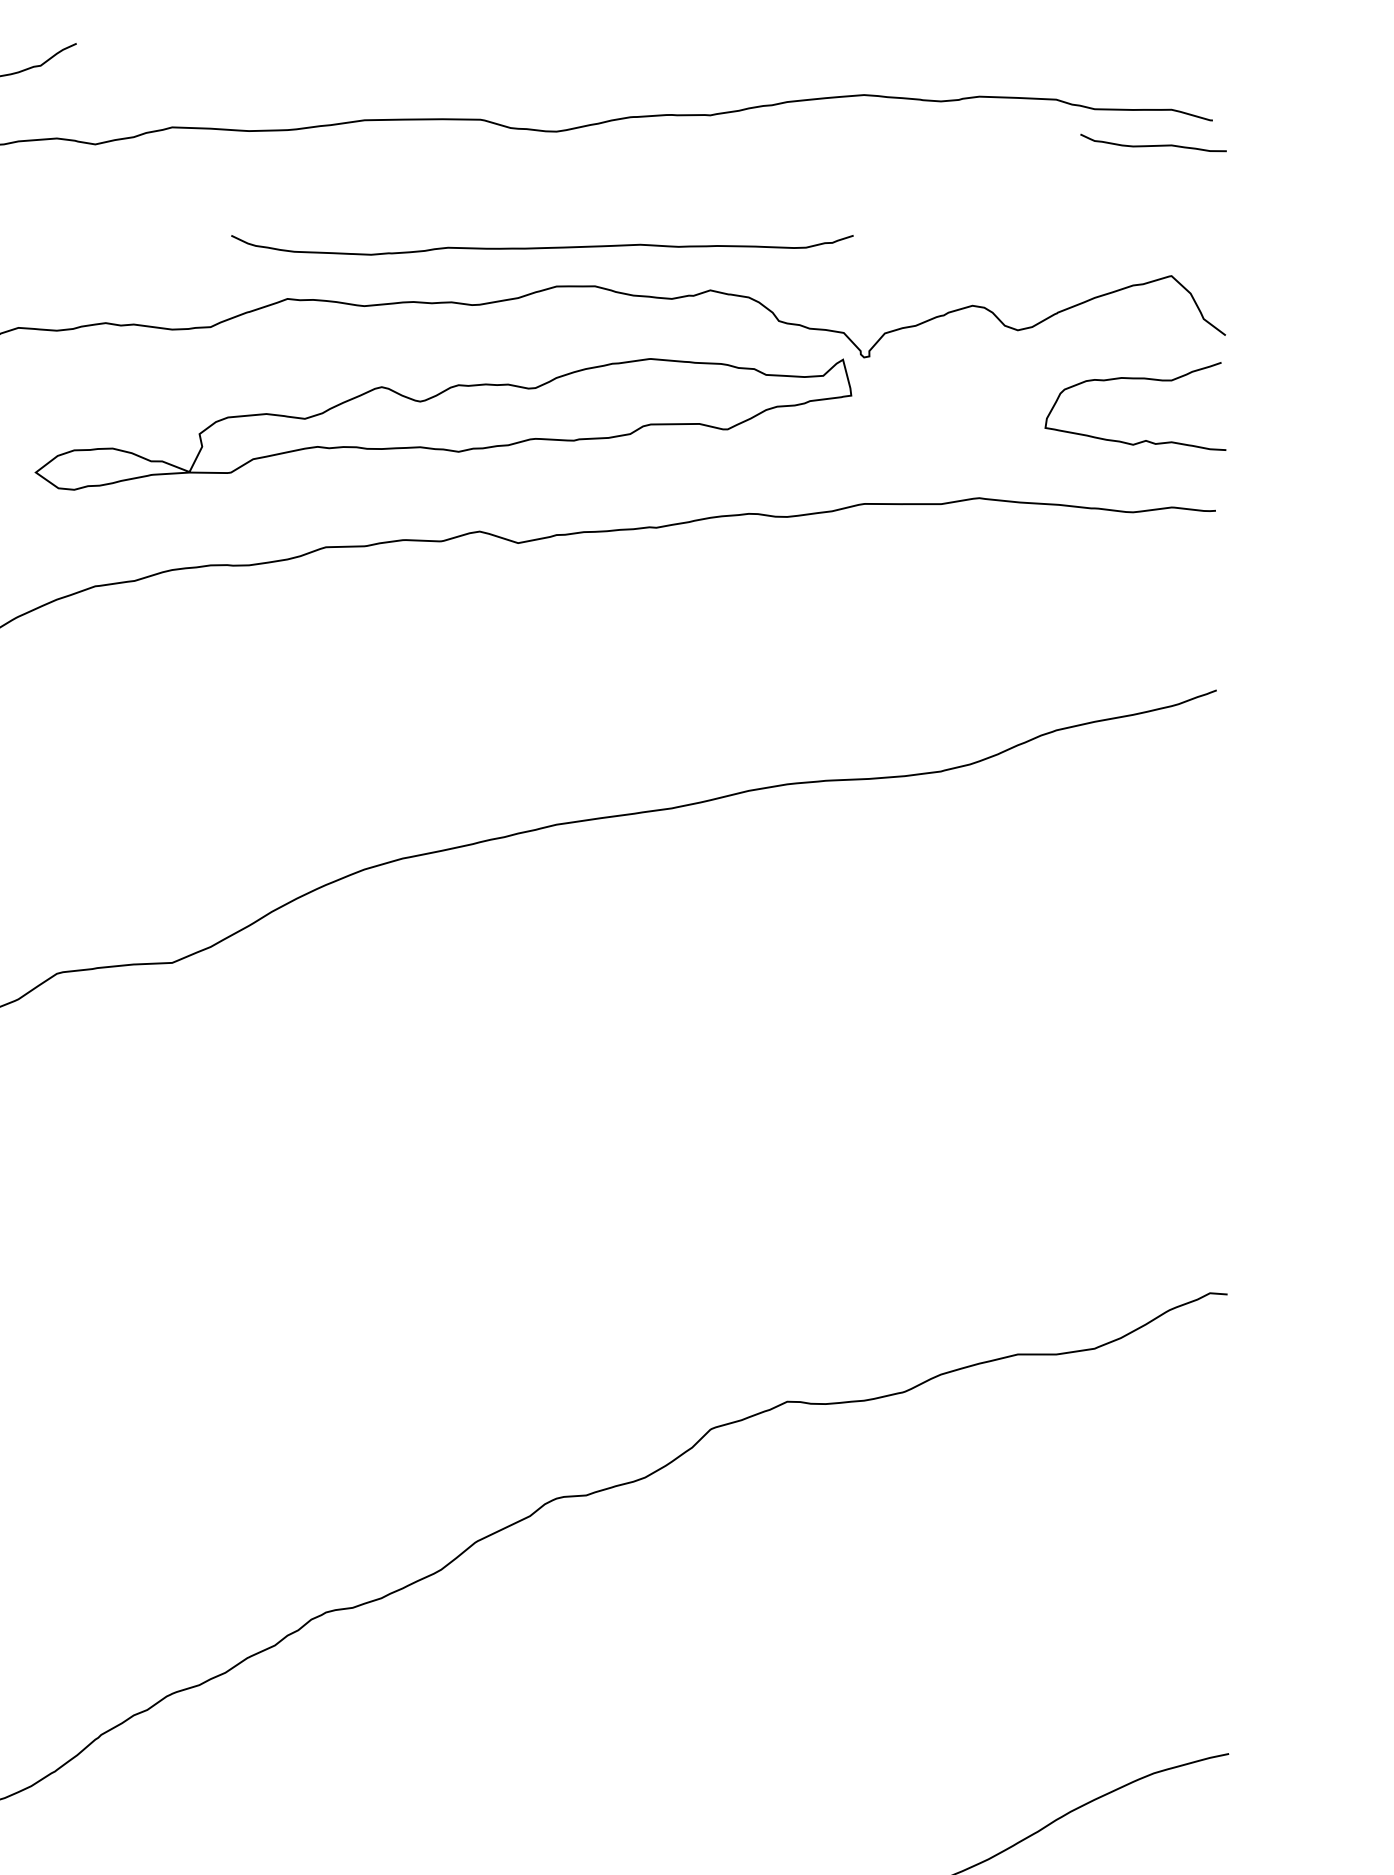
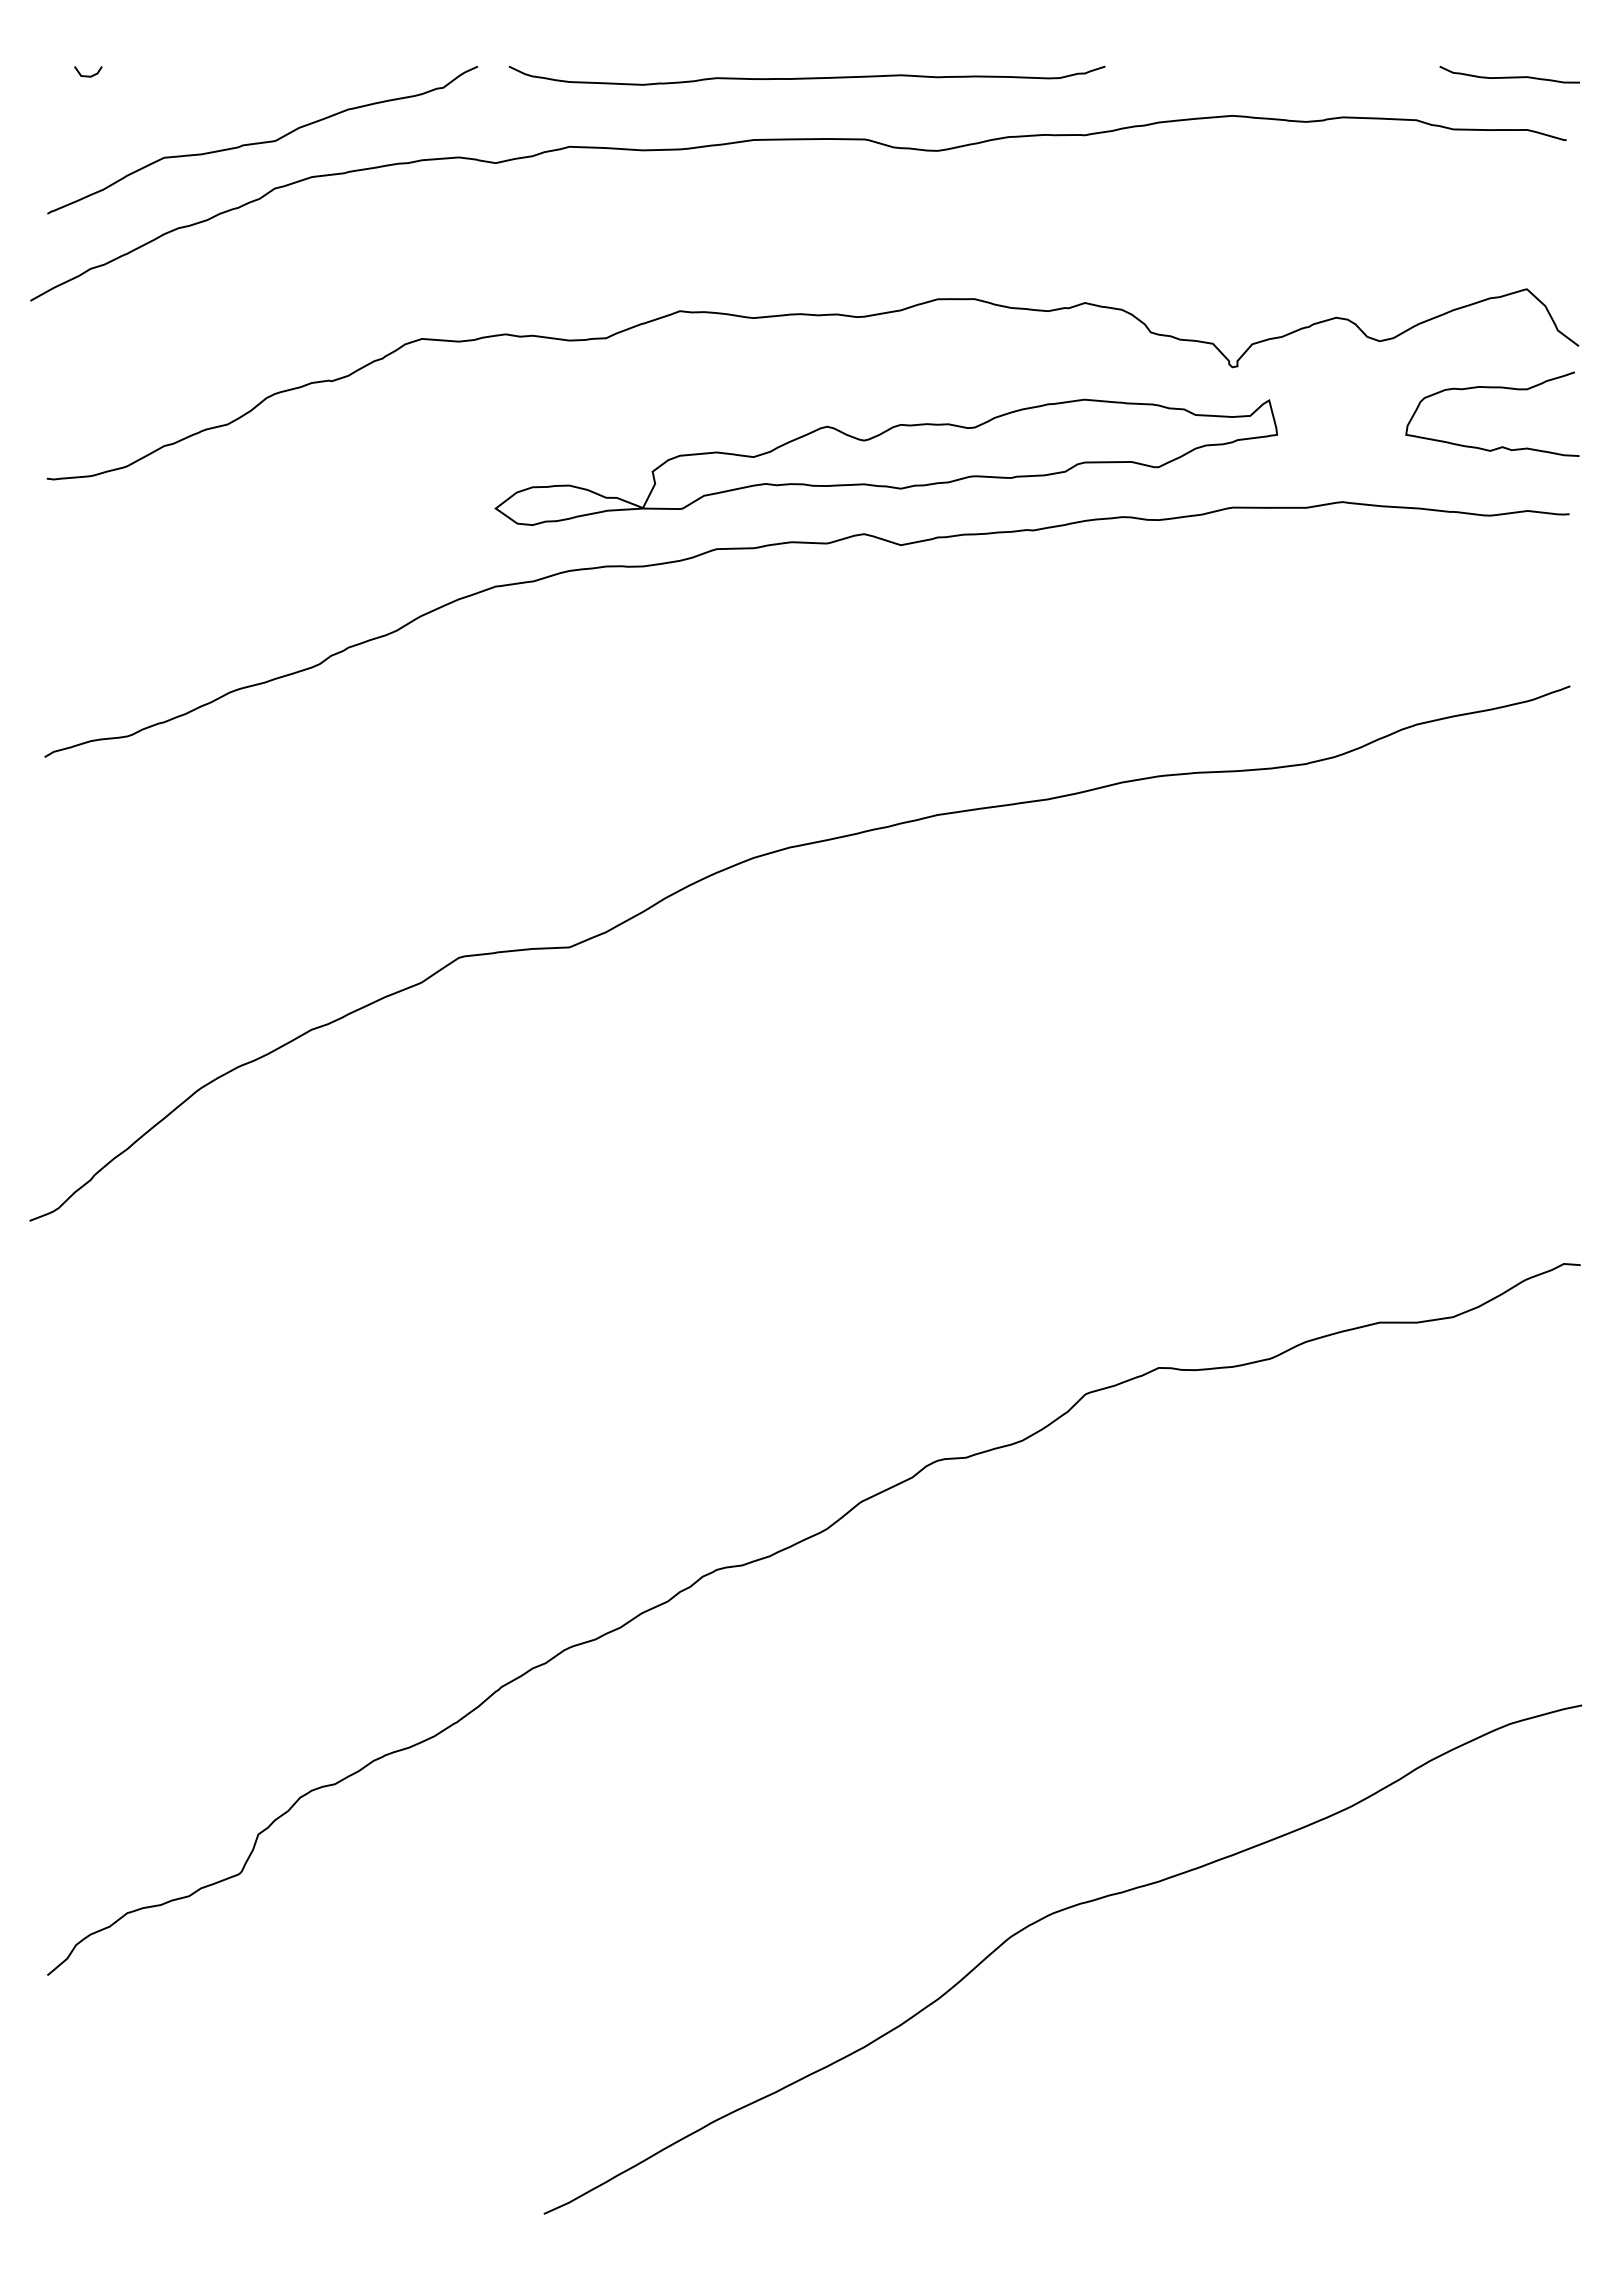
curve: (1153, 144) -> (1509, 76), moved
curve: (541, 247) -> (806, 77), moved
part: (443, 423) -> (886, 461), moved

